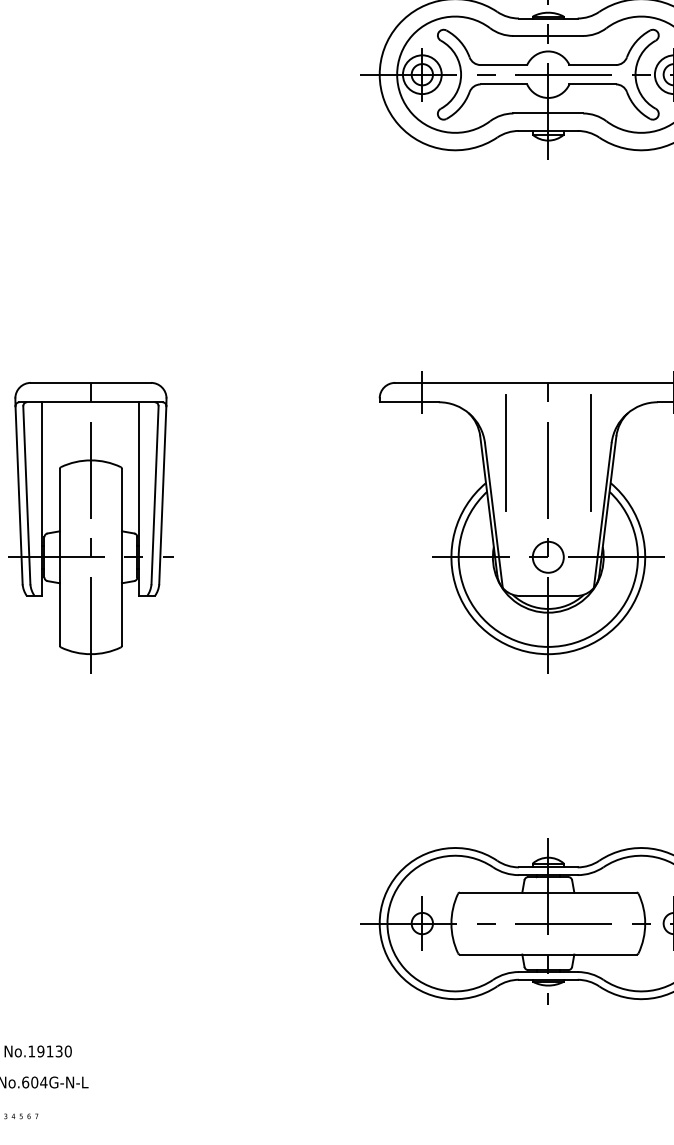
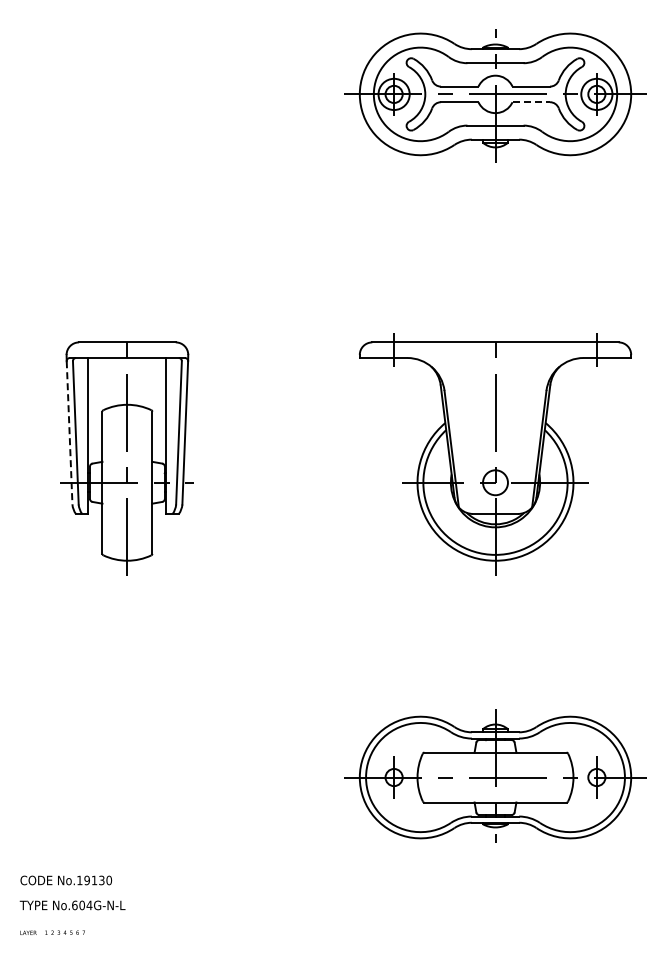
line: (593, 84) -> (531, 102), solid -> dashed
line: (506, 452) -> (461, 398), removed
line: (590, 452) -> (529, 398), removed
line: (18, 494) -> (69, 432), solid -> dashed

